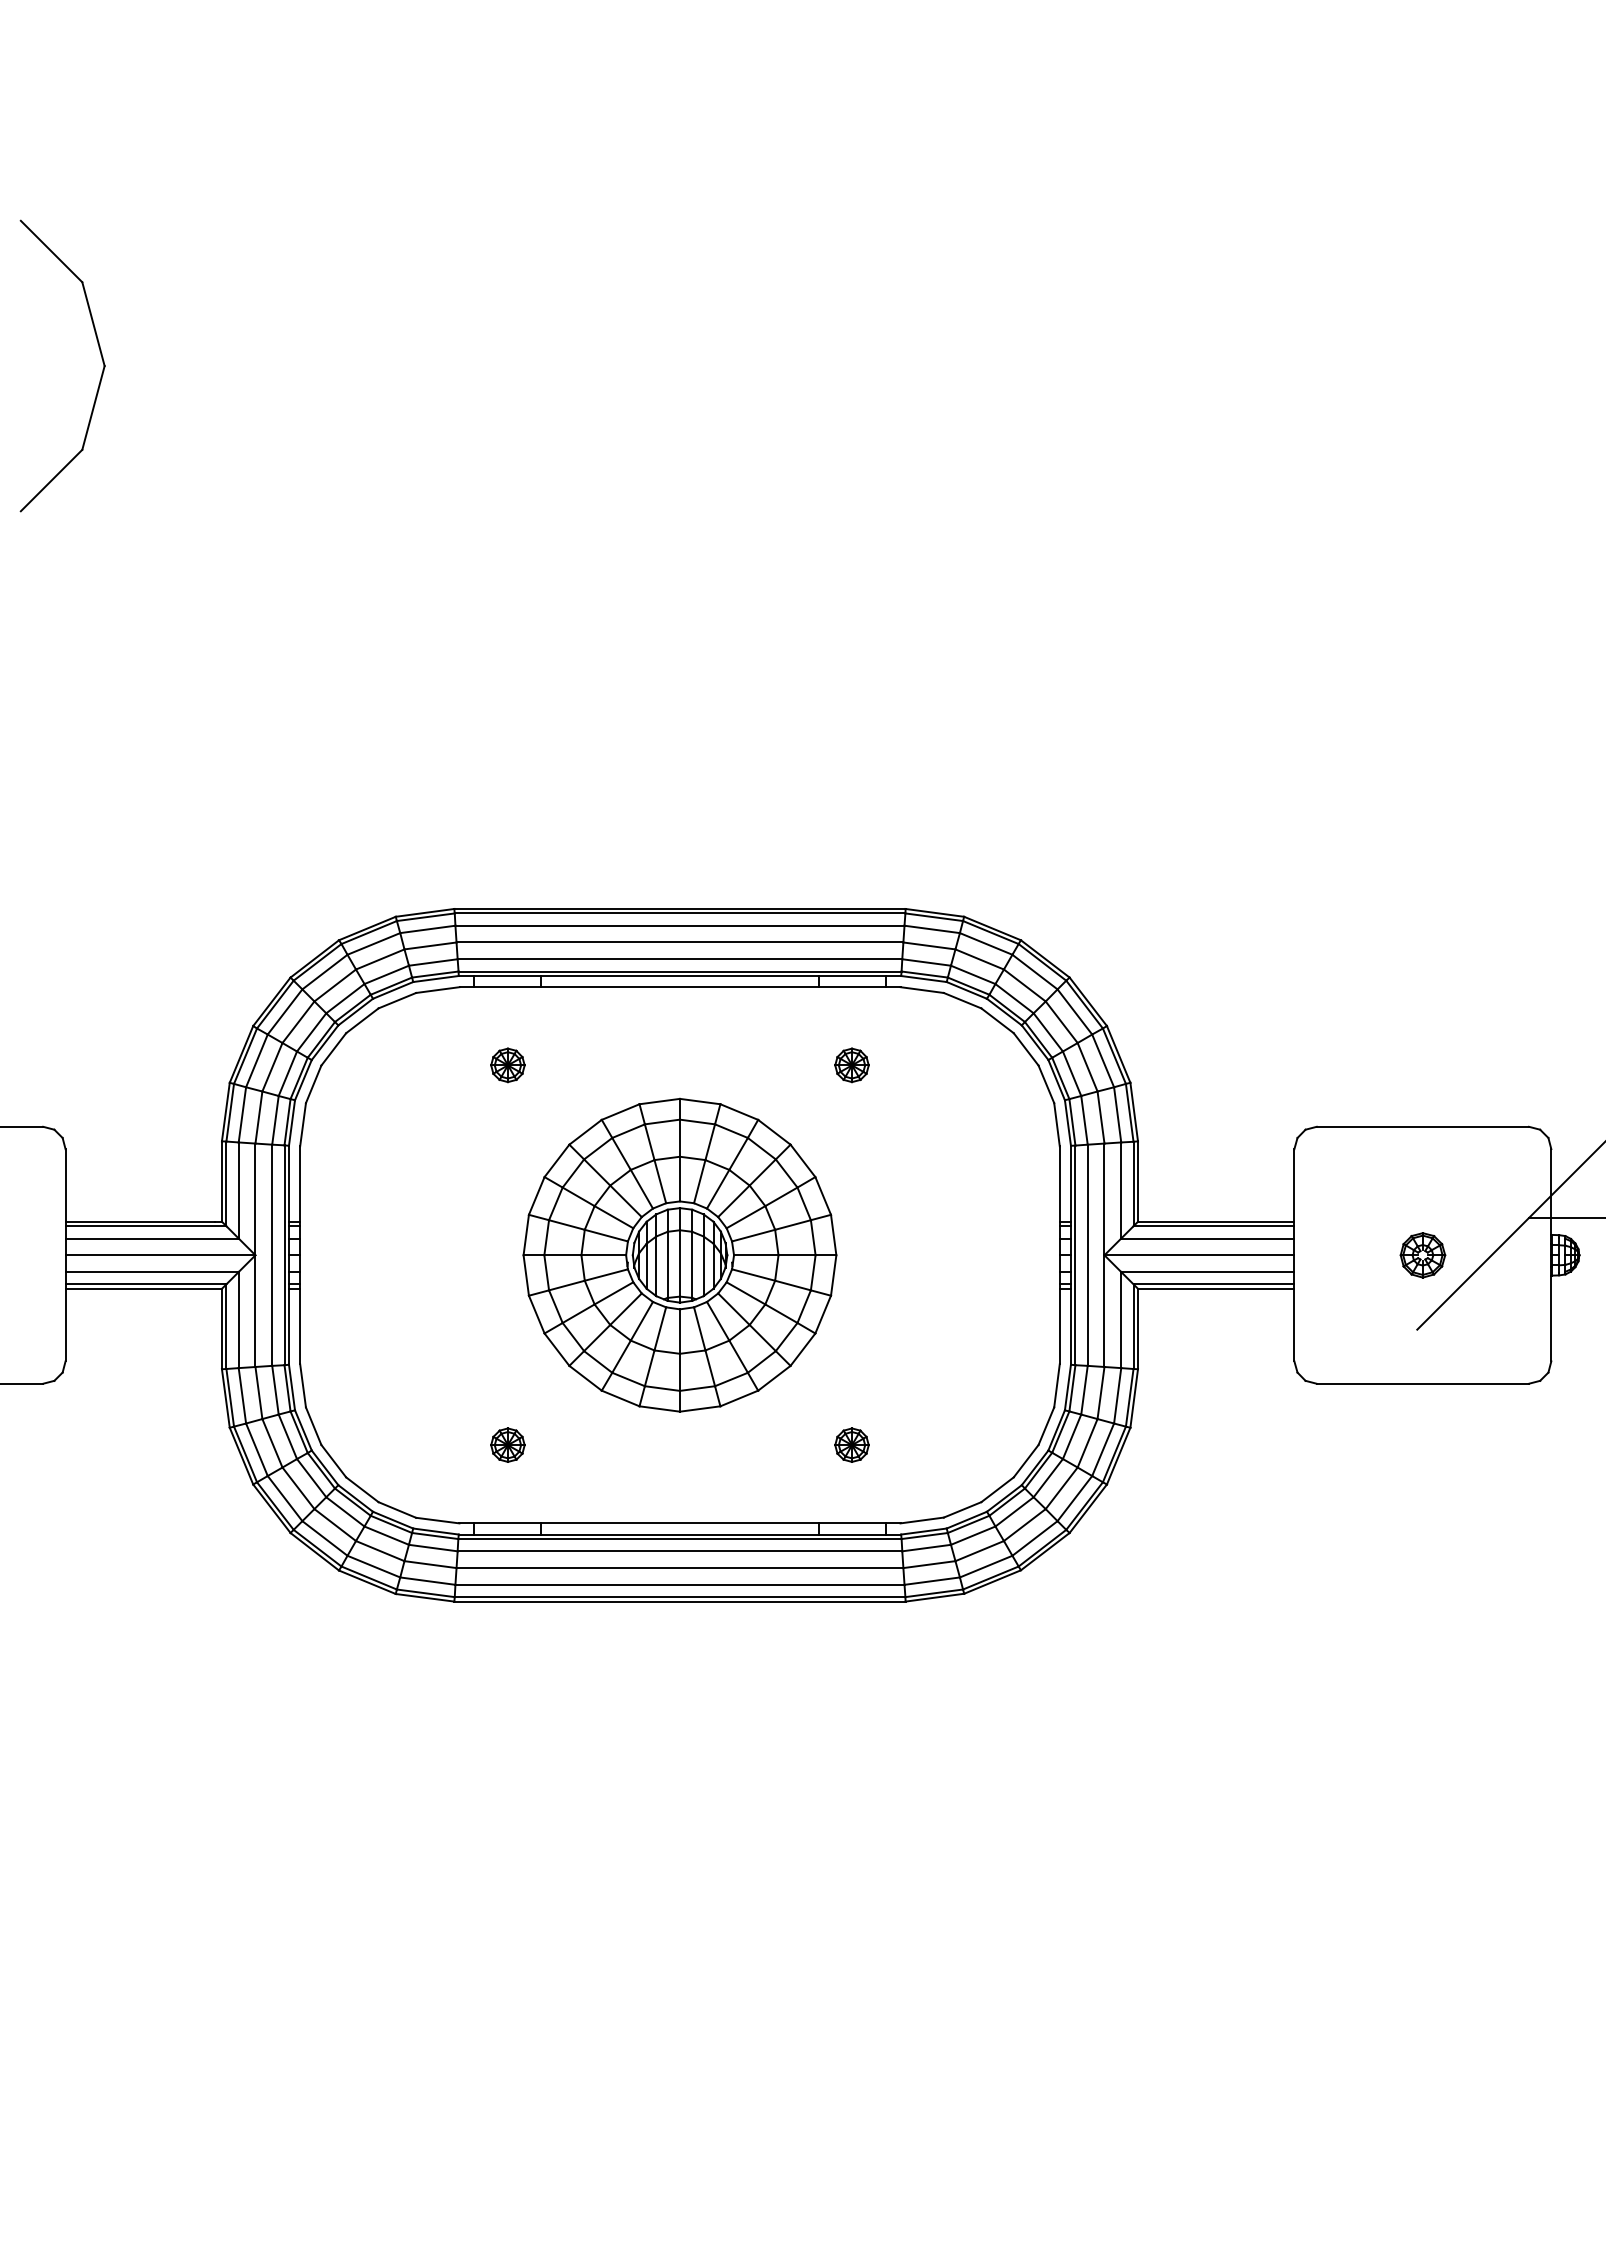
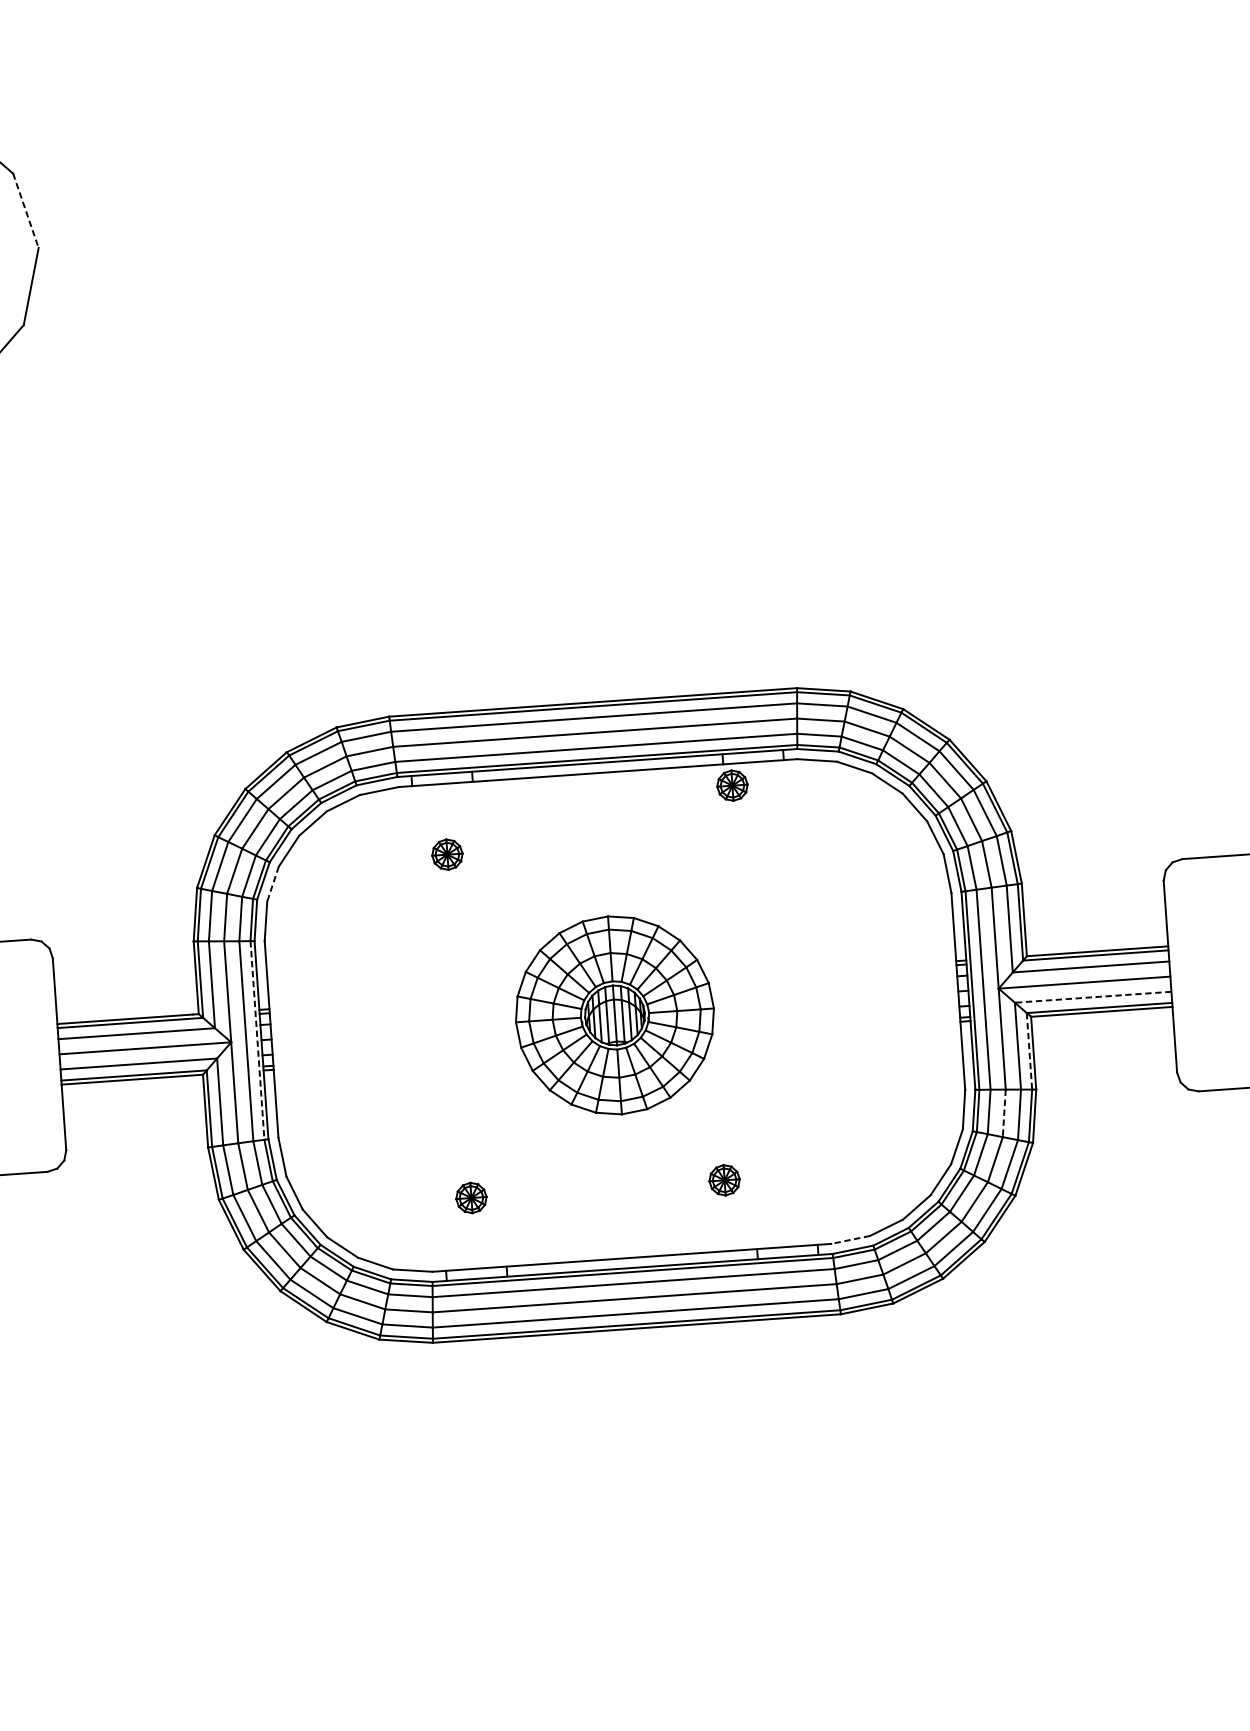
line: (93, 324) -> (25, 211), solid -> dashed
part: (851, 1065) -> (732, 785), moved
line: (313, 1084) -> (272, 884), solid -> dashed
part: (679, 1254) -> (614, 1014), size x0.7
line: (284, 1255) -> (257, 1040), solid -> dashed
line: (1207, 1272) -> (1092, 997), solid -> dashed
line: (1133, 1327) -> (1029, 1052), solid -> dashed
line: (1100, 1393) -> (1003, 1113), solid -> dashed
part: (851, 1444) -> (724, 1179), moved
line: (922, 1520) -> (850, 1239), solid -> dashed

